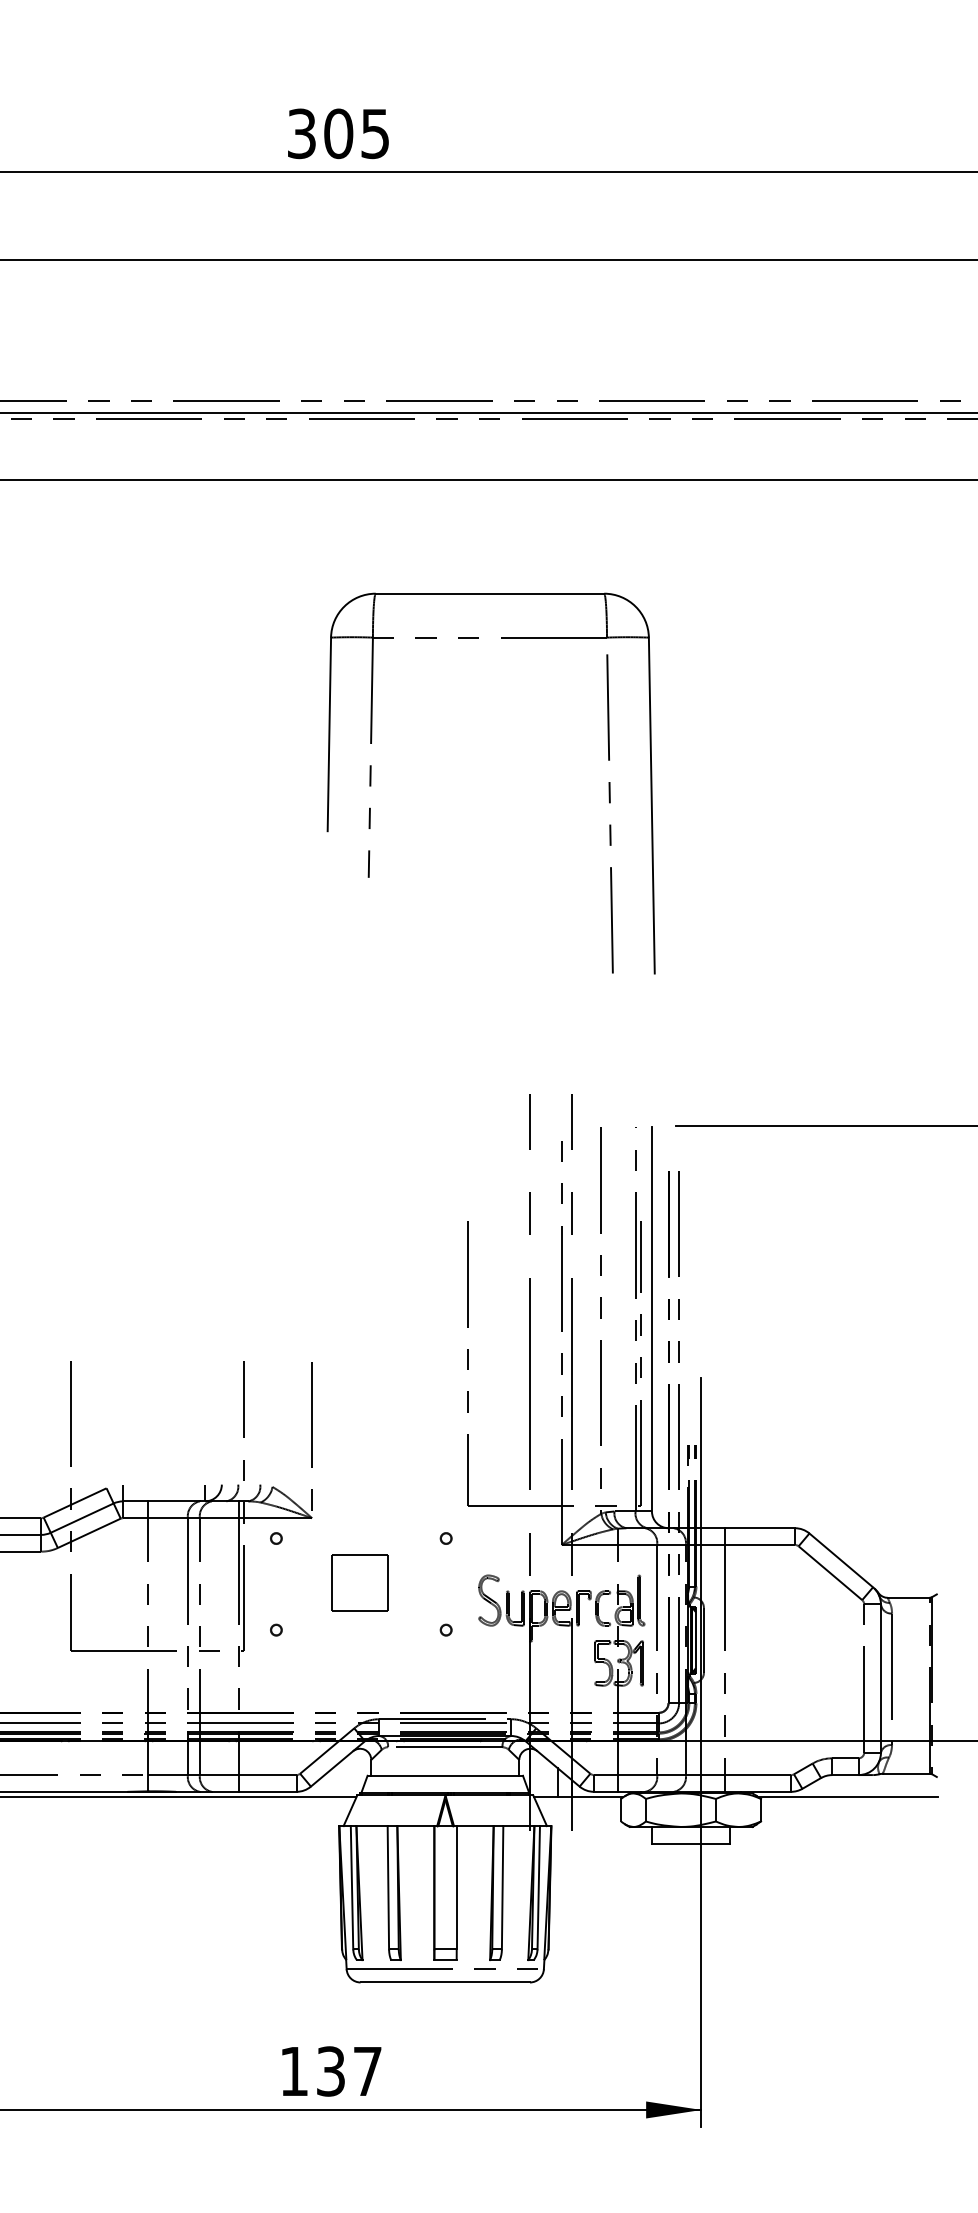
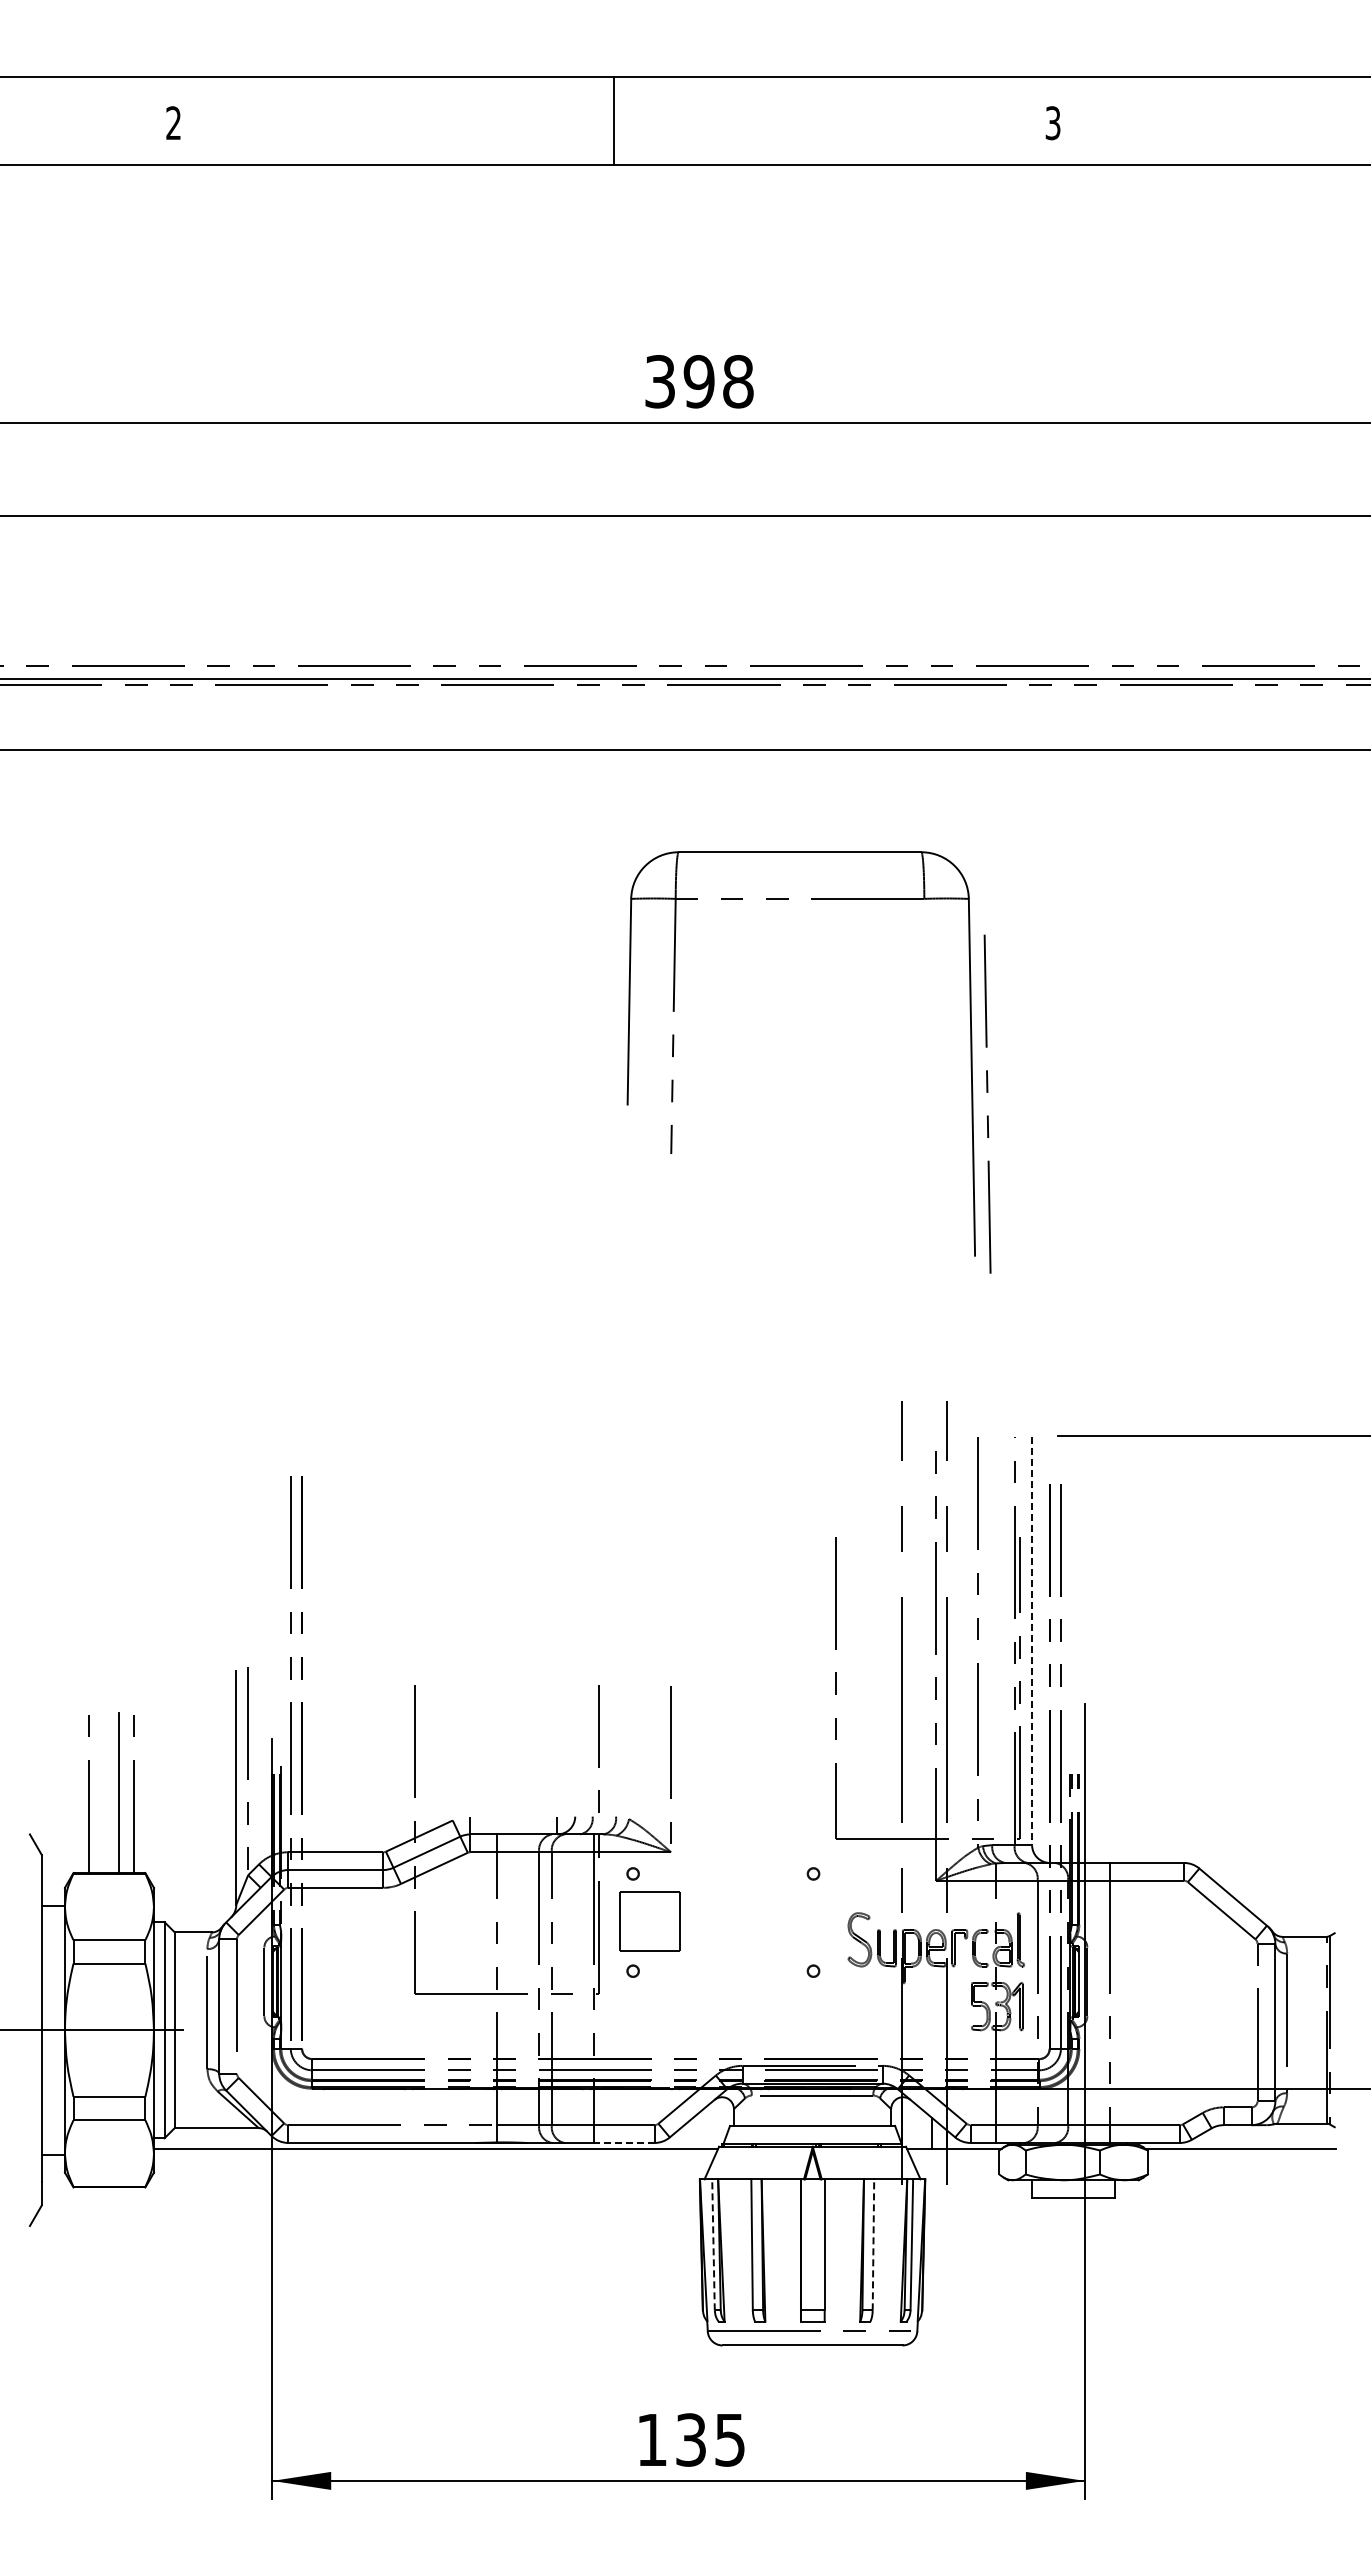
text: (356, 133) -> (718, 381), 305 -> 398
part: (371, 774) -> (674, 1044), moved
line: (652, 1319) -> (1032, 1641), solid -> dashed
part: (359, 1583) -> (649, 1921), moved
line: (267, 1791) -> (623, 2142), solid -> dashed
line: (352, 1887) -> (713, 2244), solid -> dashed
line: (502, 1887) -> (873, 2244), solid -> dashed
text: (367, 2071) -> (729, 2440), 137 -> 135

